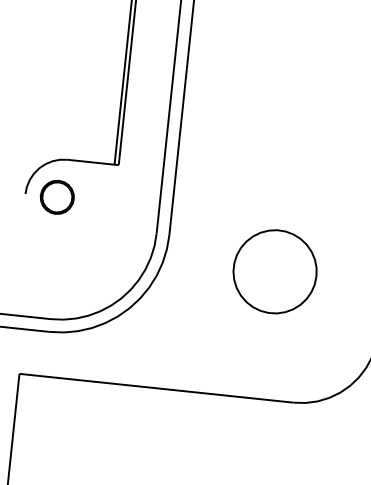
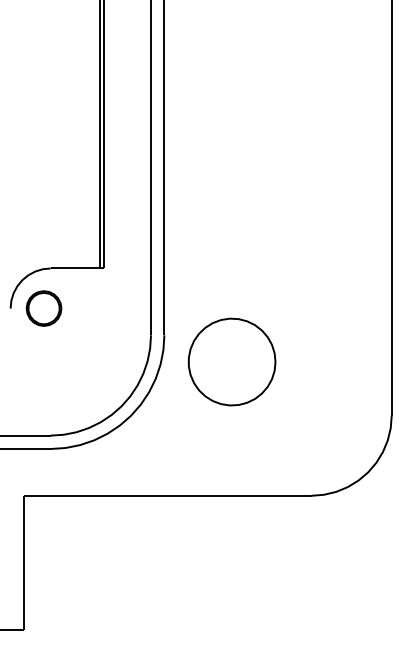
part: (275, 271) -> (232, 361), moved

